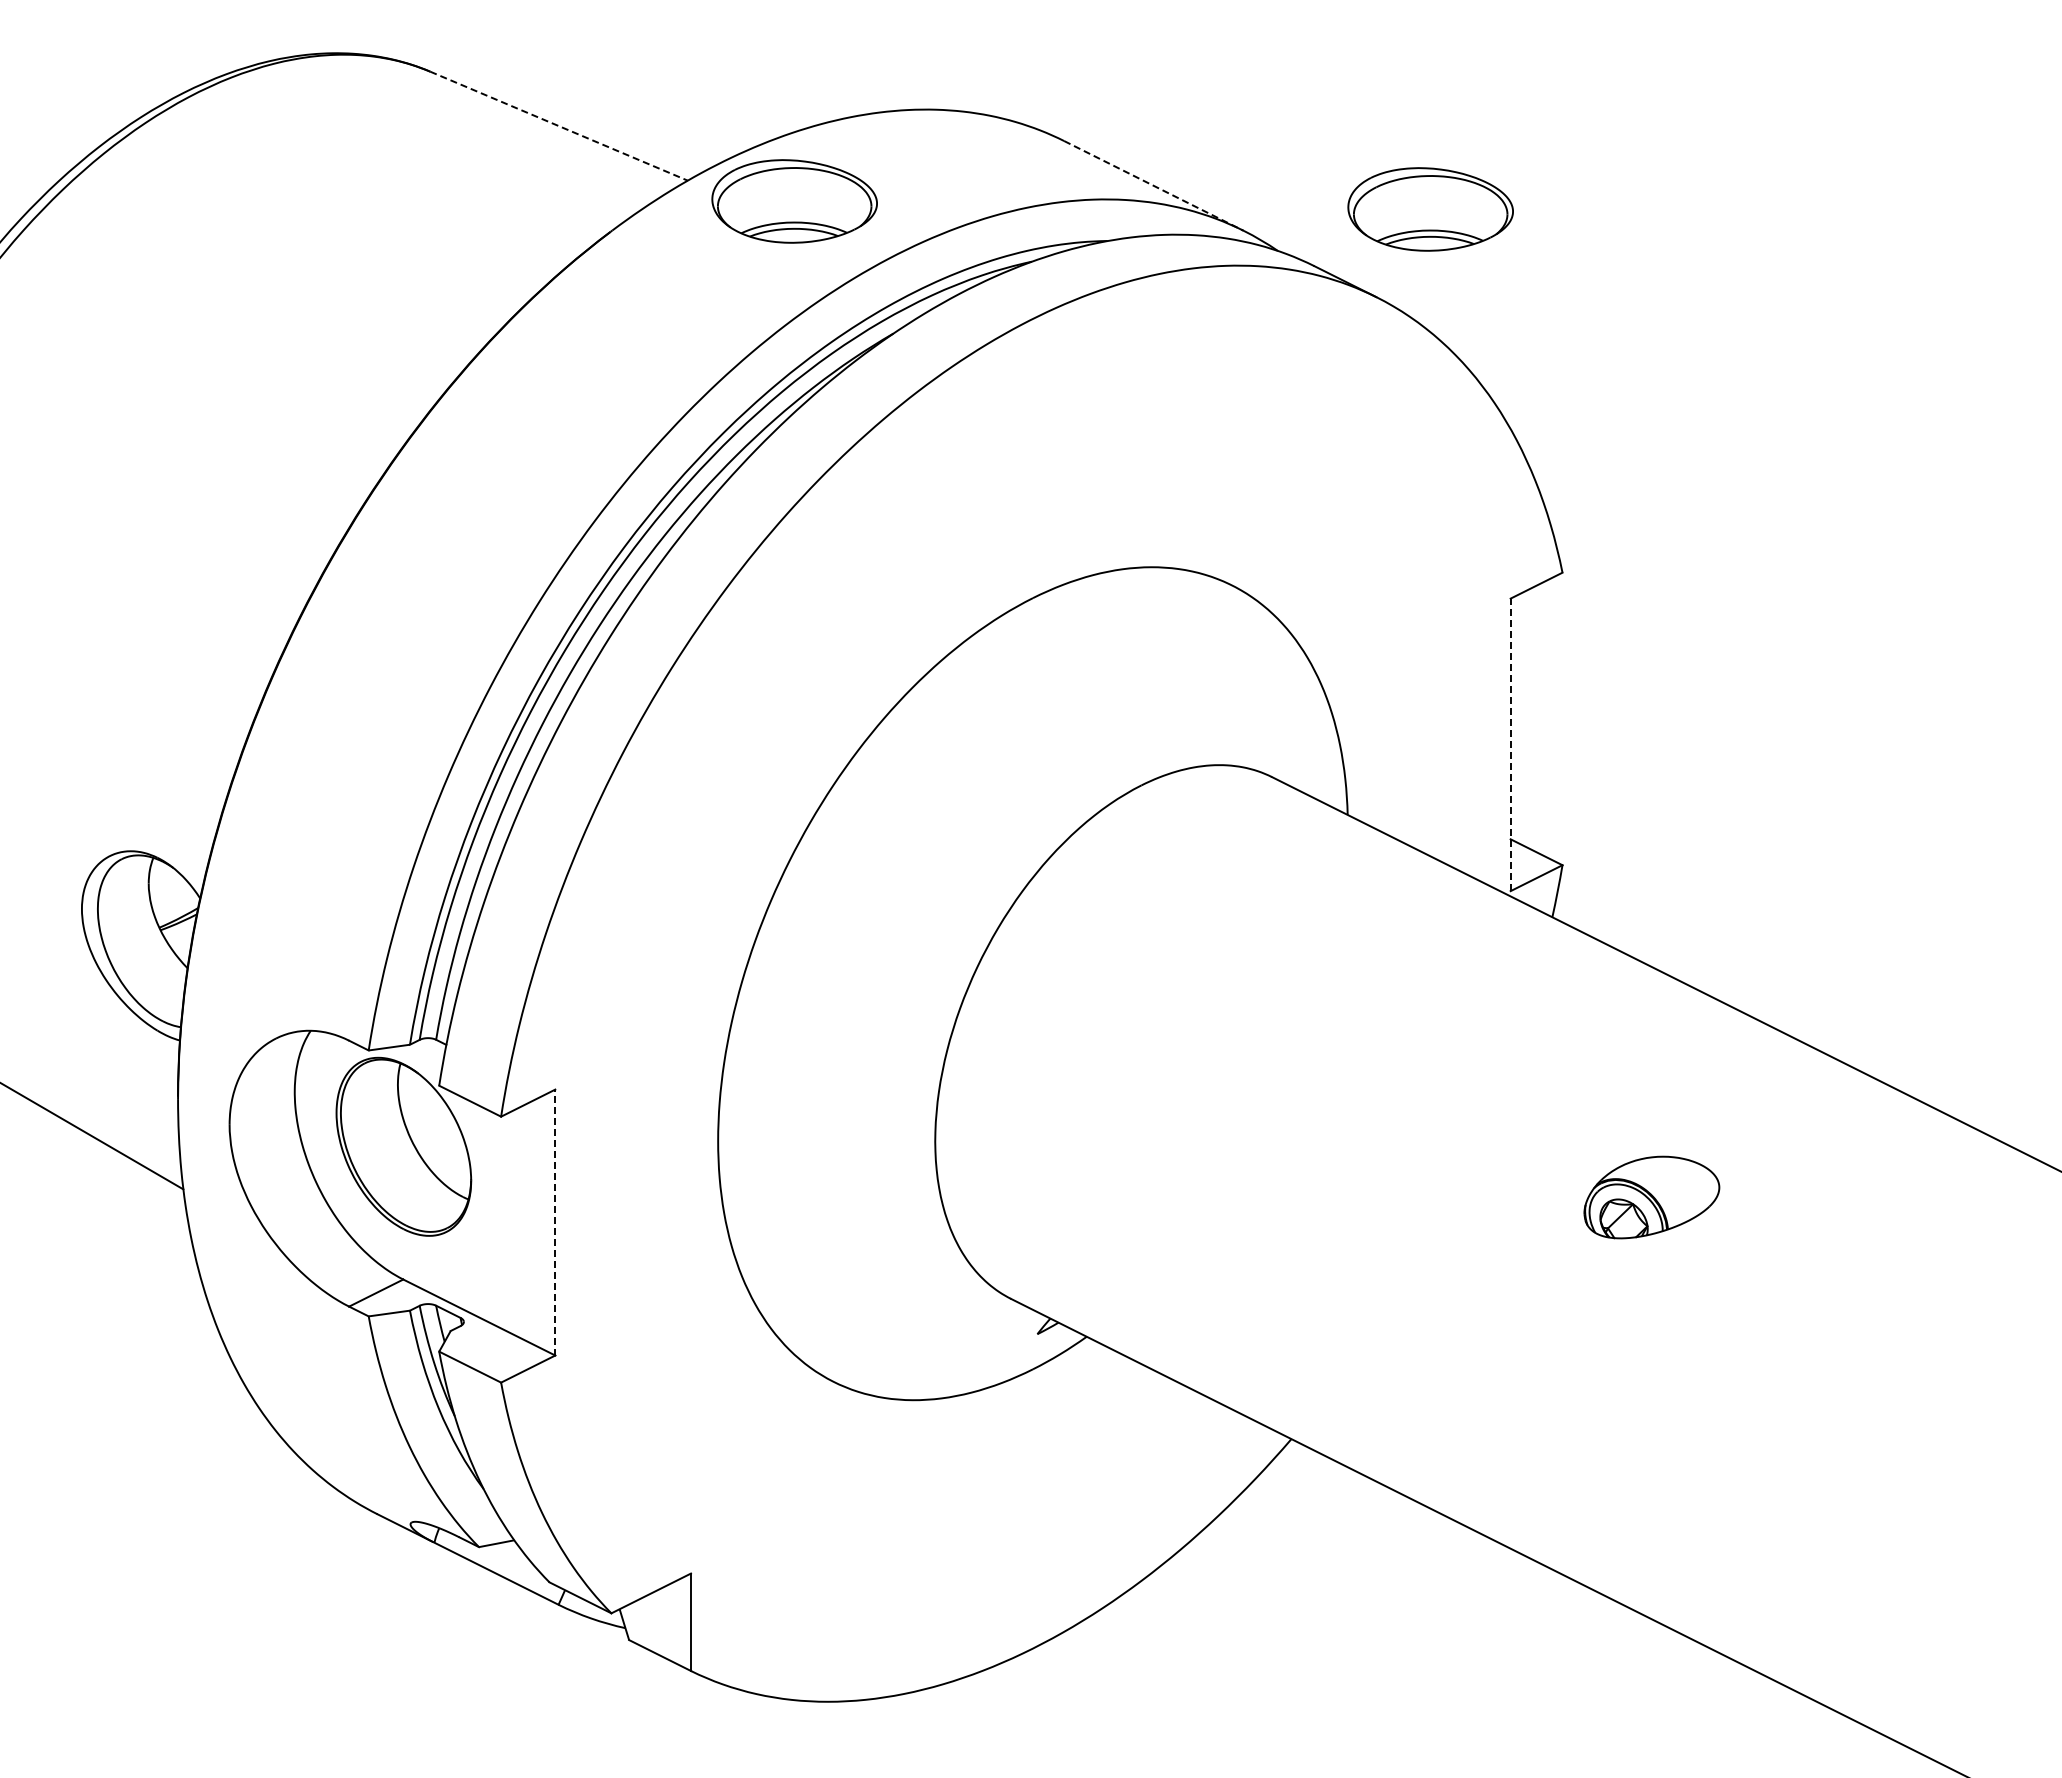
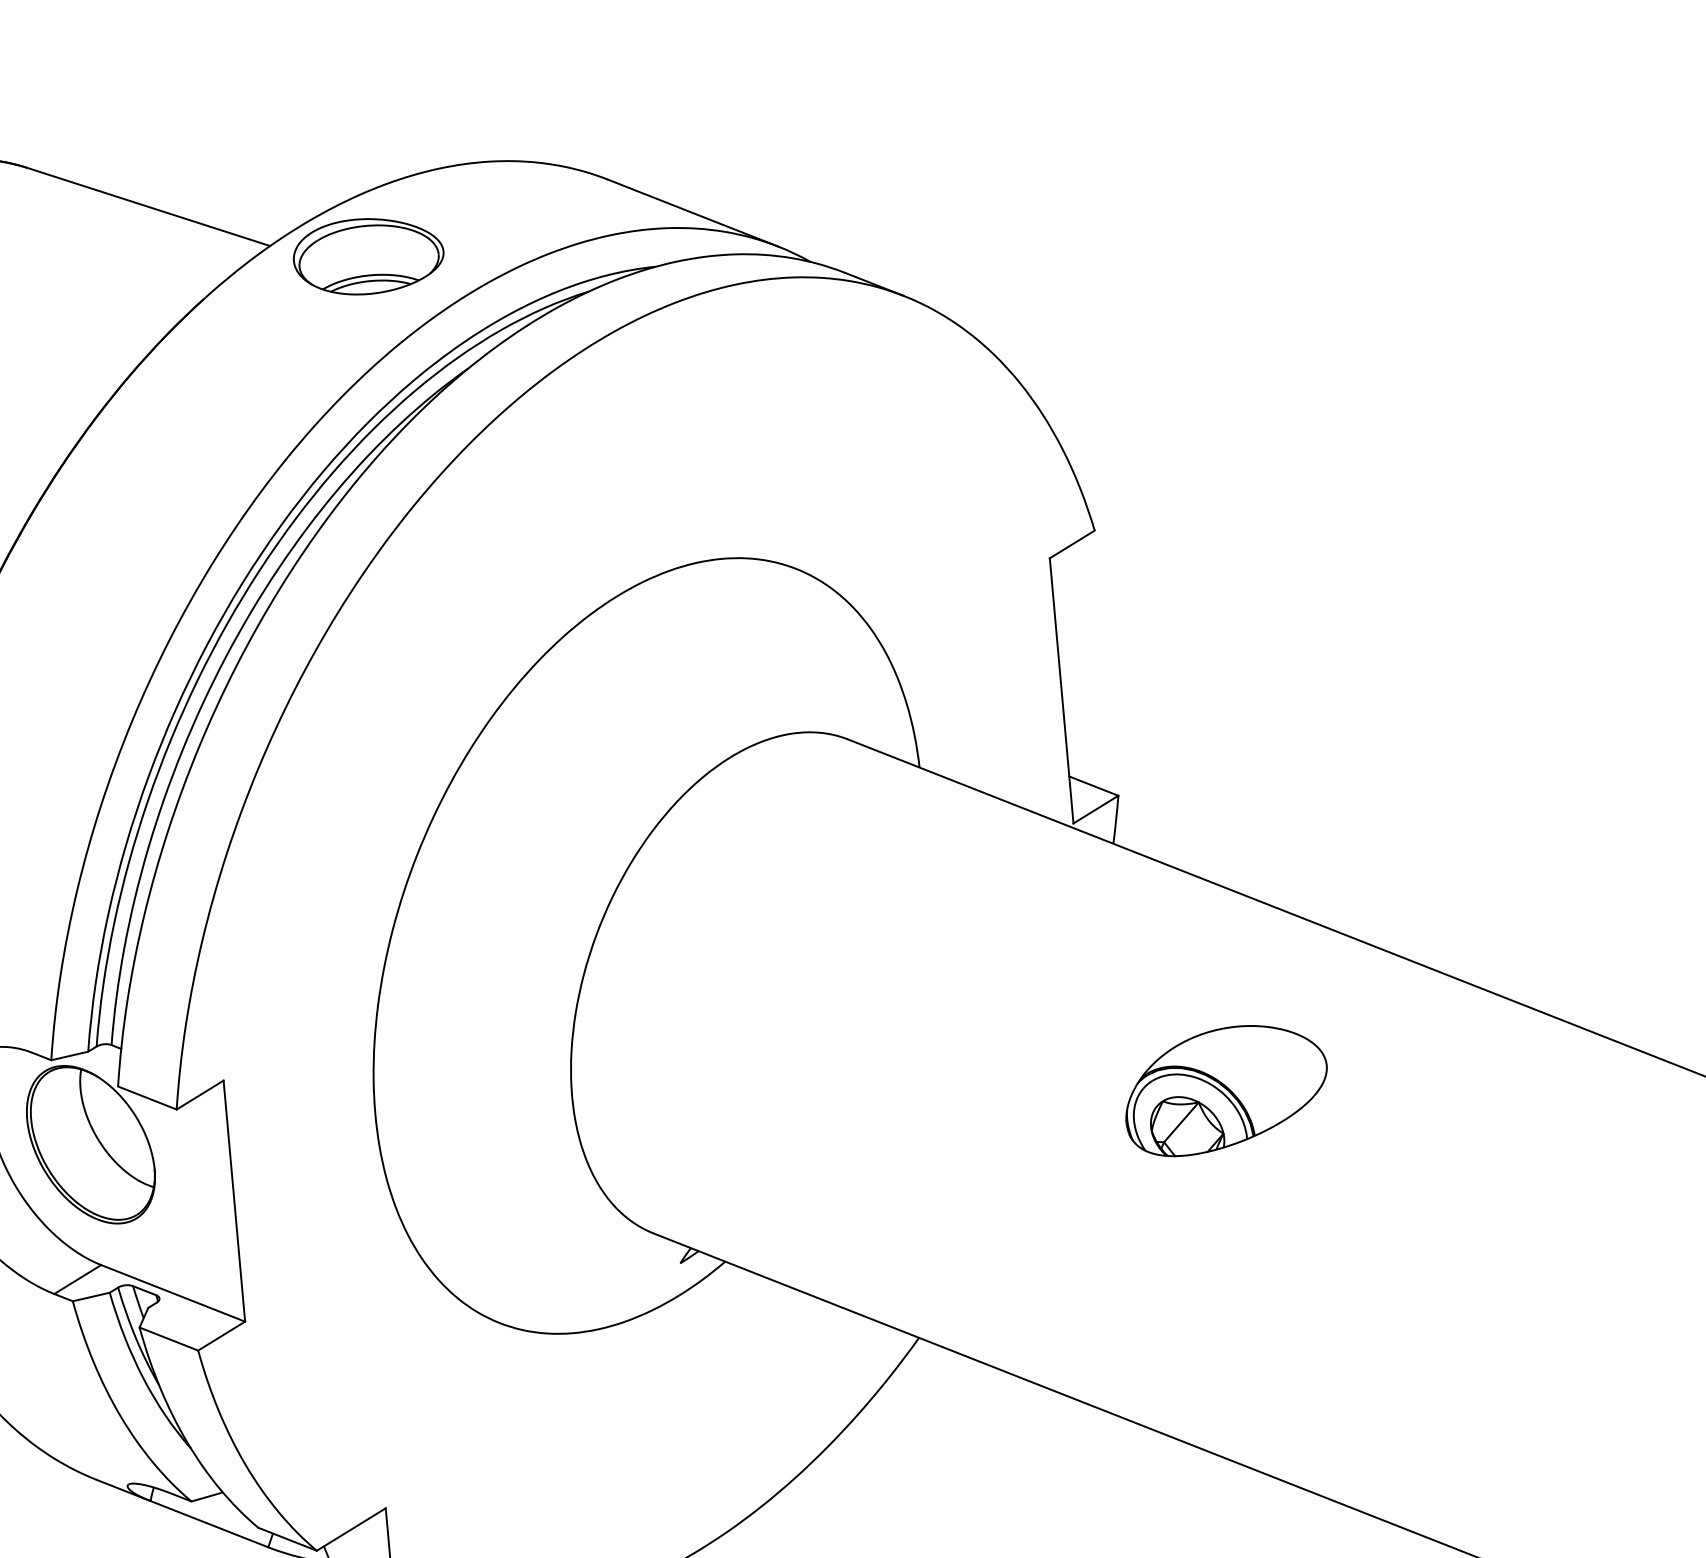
line: (559, 126) -> (149, 207), dashed -> solid
line: (1154, 186) -> (693, 213), dashed -> solid
part: (1430, 209) -> (945, 212), removed
line: (1510, 744) -> (1061, 690), dashed -> solid
part: (1651, 1197) -> (1225, 1089), size x1.67
line: (555, 1222) -> (234, 1201), dashed -> solid

